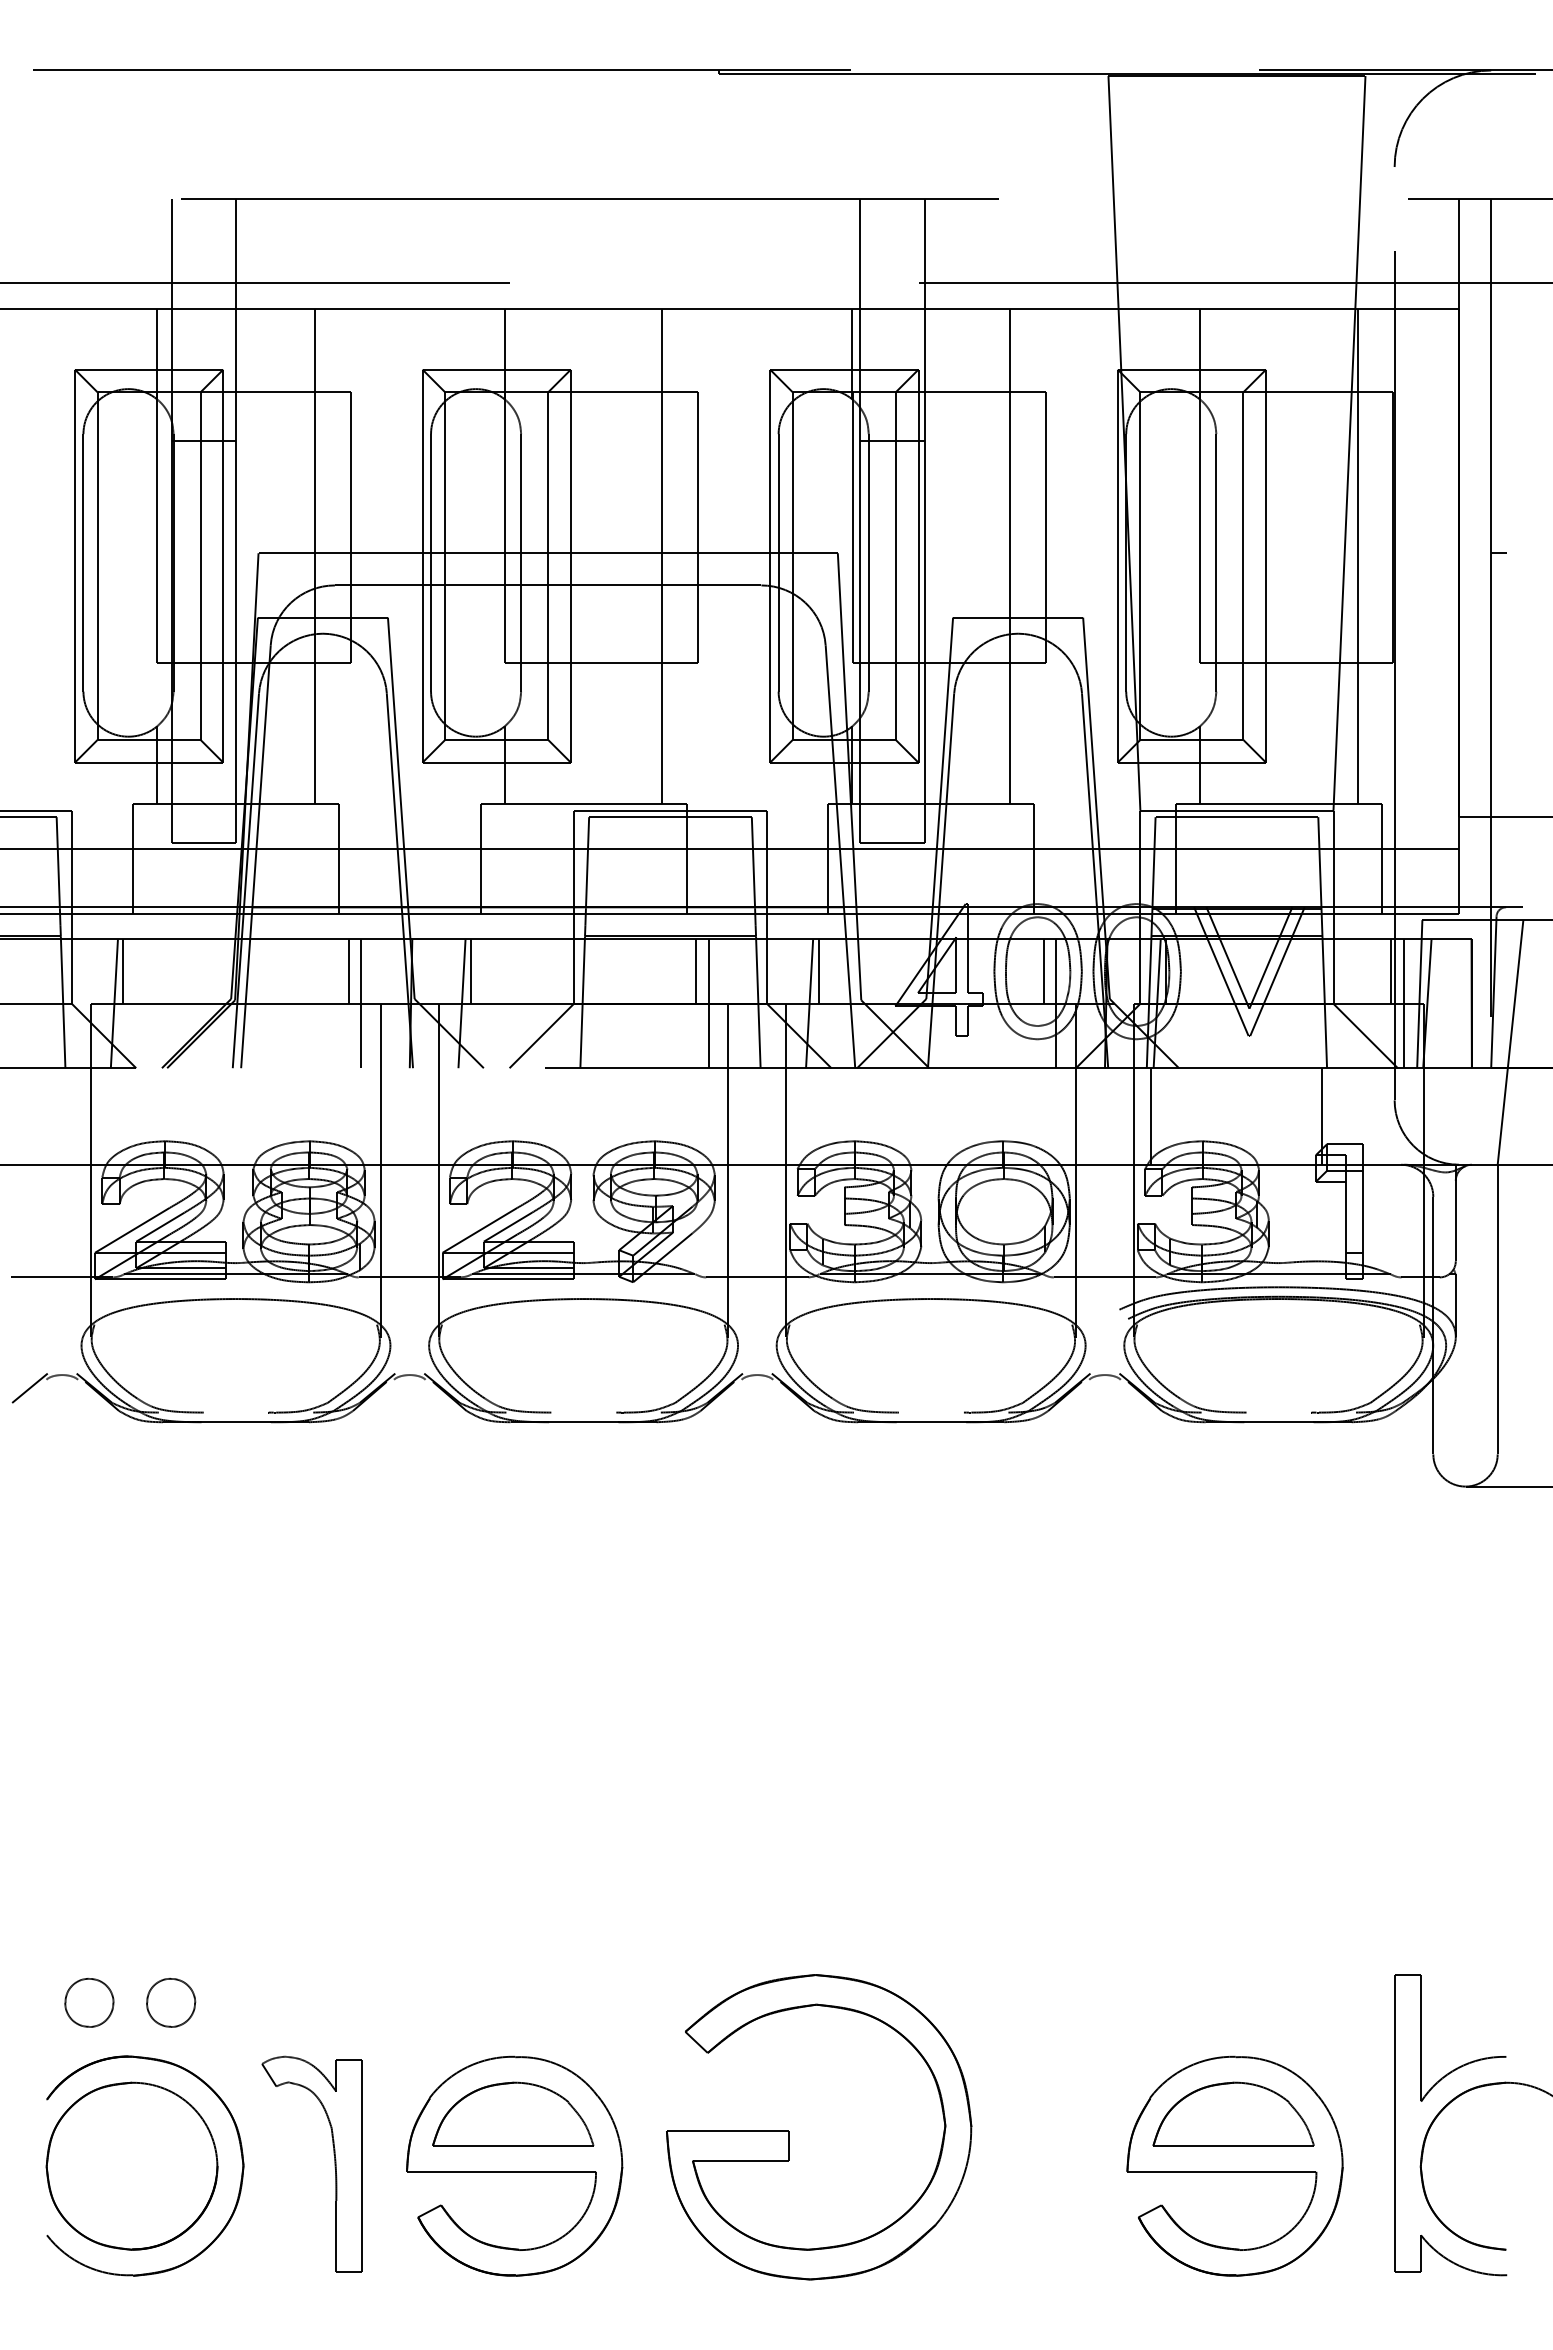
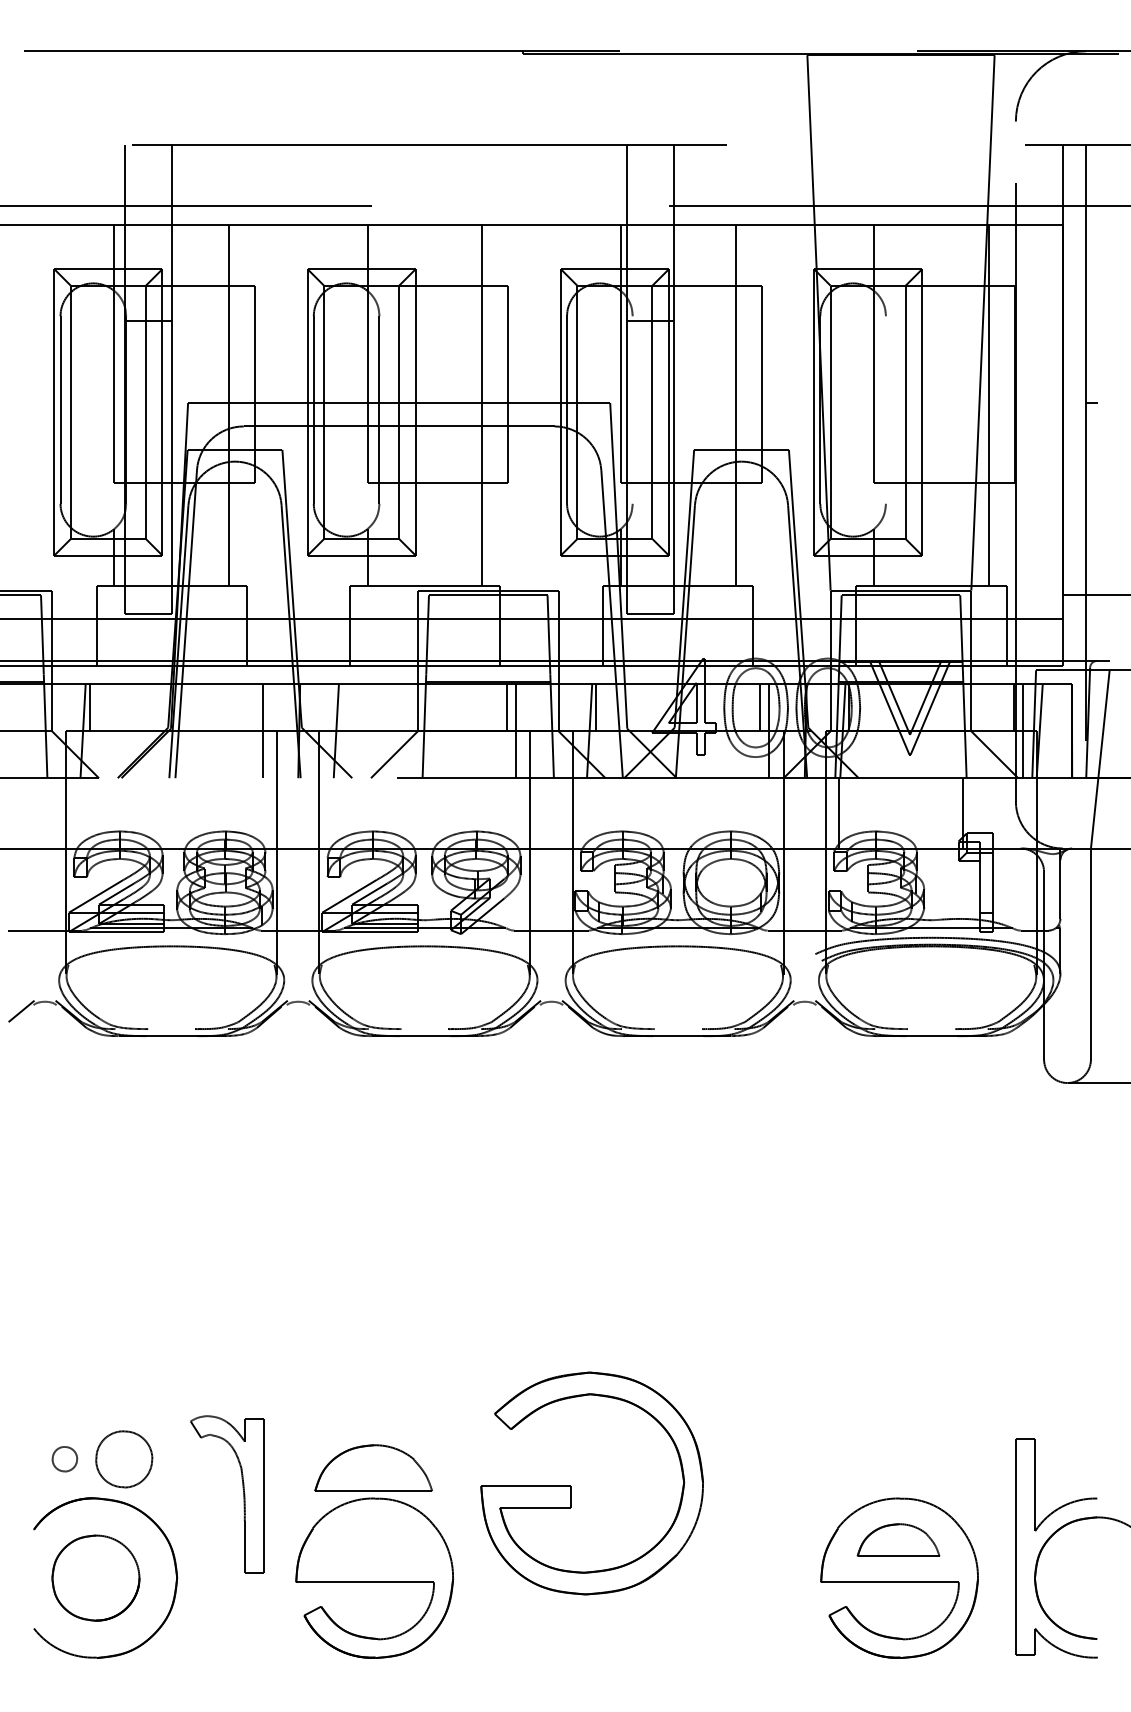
line: (868, 562) -> (632, 409), removed
line: (1216, 562) -> (886, 409), removed
line: (348, 971) -> (253, 707), removed
line: (470, 971) -> (342, 707), removed
part: (89, 2002) -> (64, 1458), size x0.7
part: (171, 2002) -> (124, 1458), size x1.6
part: (513, 2113) -> (373, 1467), moved
part: (1233, 2113) -> (898, 1539), size x0.7
part: (789, 2131) -> (570, 1486), moved
part: (334, 2163) -> (243, 1493), moved
part: (131, 2165) -> (95, 1577), size x0.7

